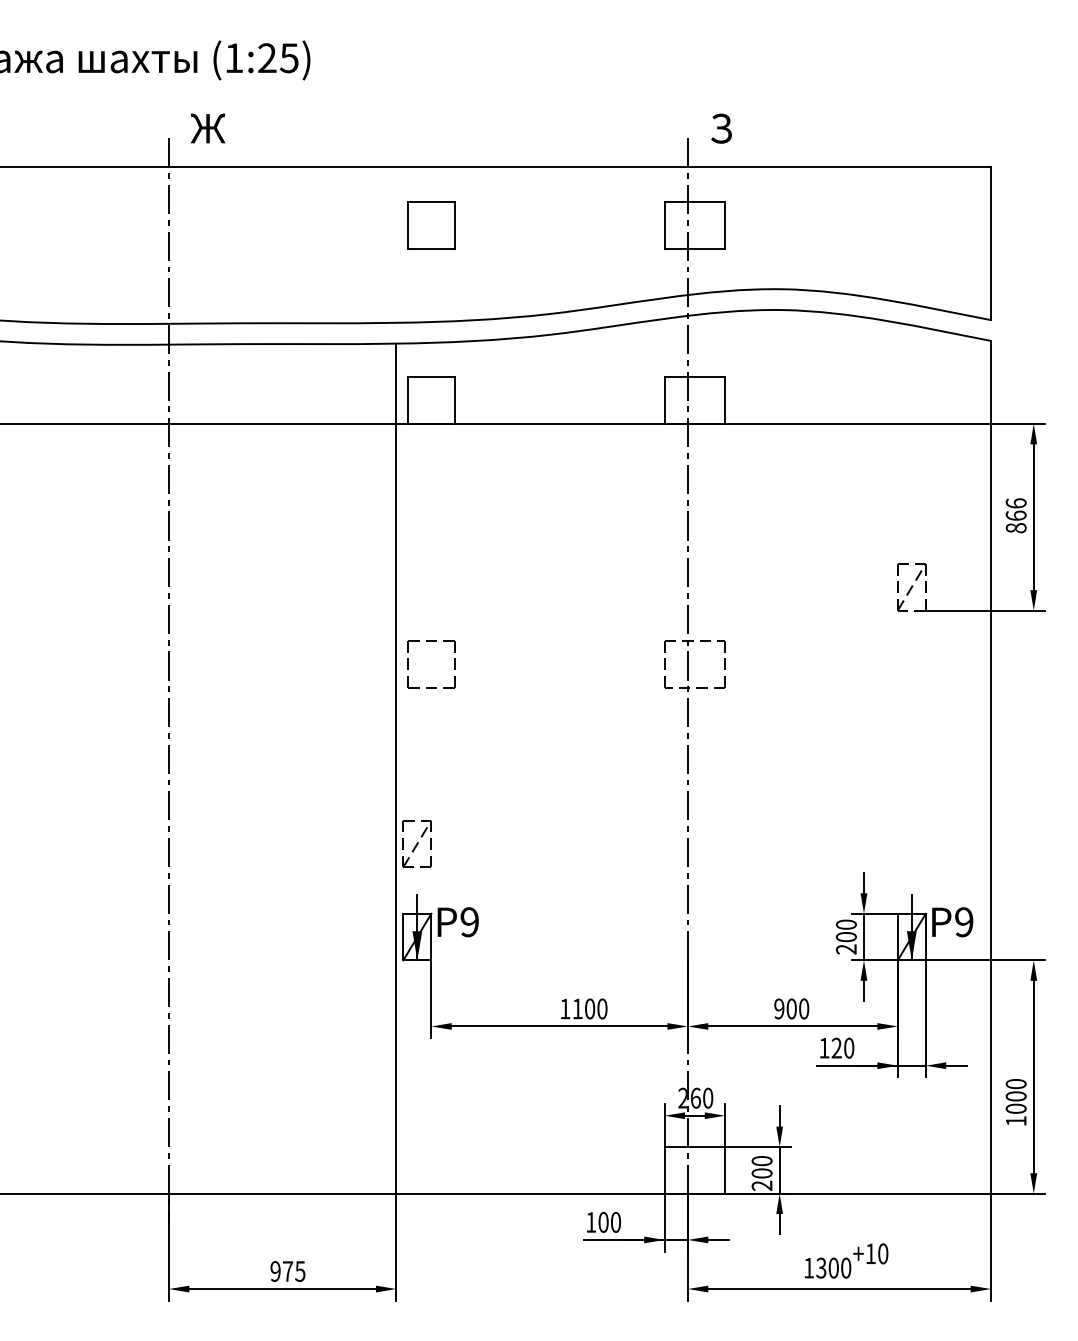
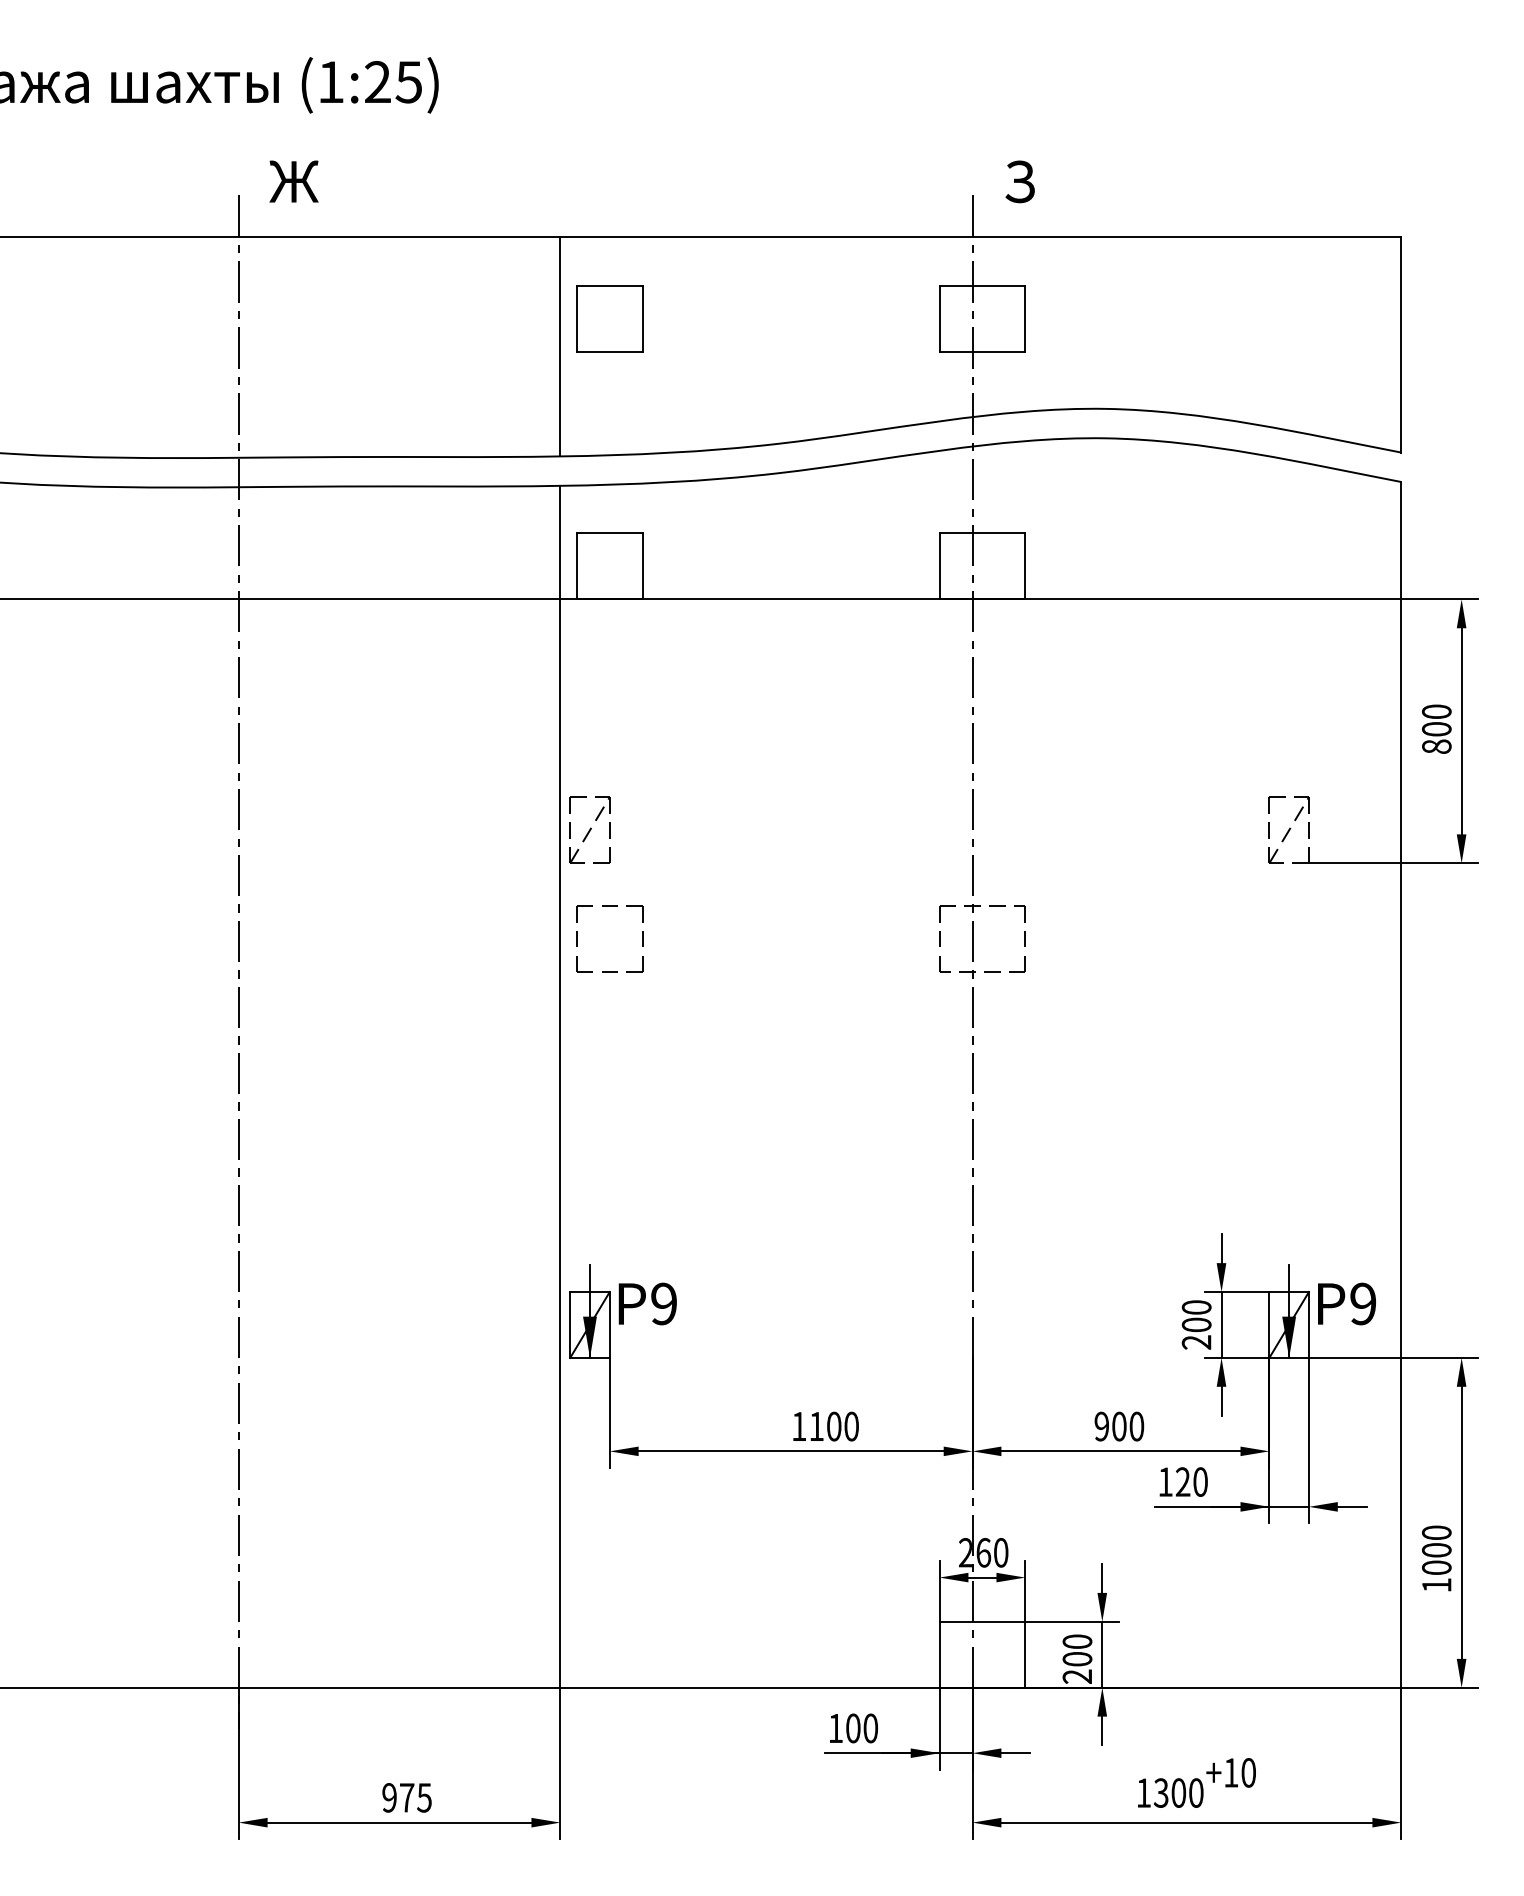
line: (396, 245) -> (560, 346), added
text: (1016, 509) -> (1436, 720), 866 -> 800
part: (417, 843) -> (589, 829), moved

